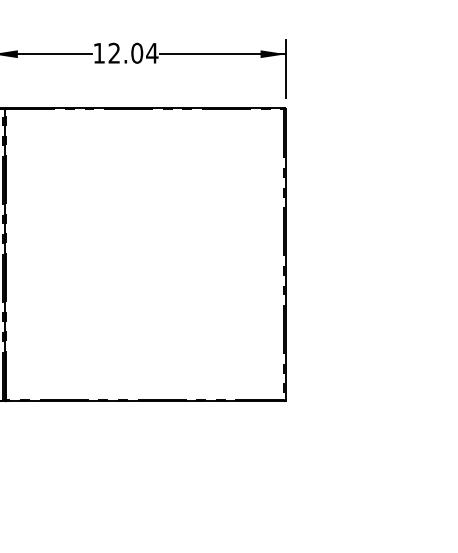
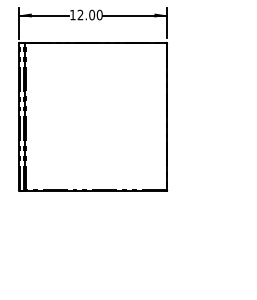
text: (151, 52) -> (99, 14), 12.04 -> 12.00

